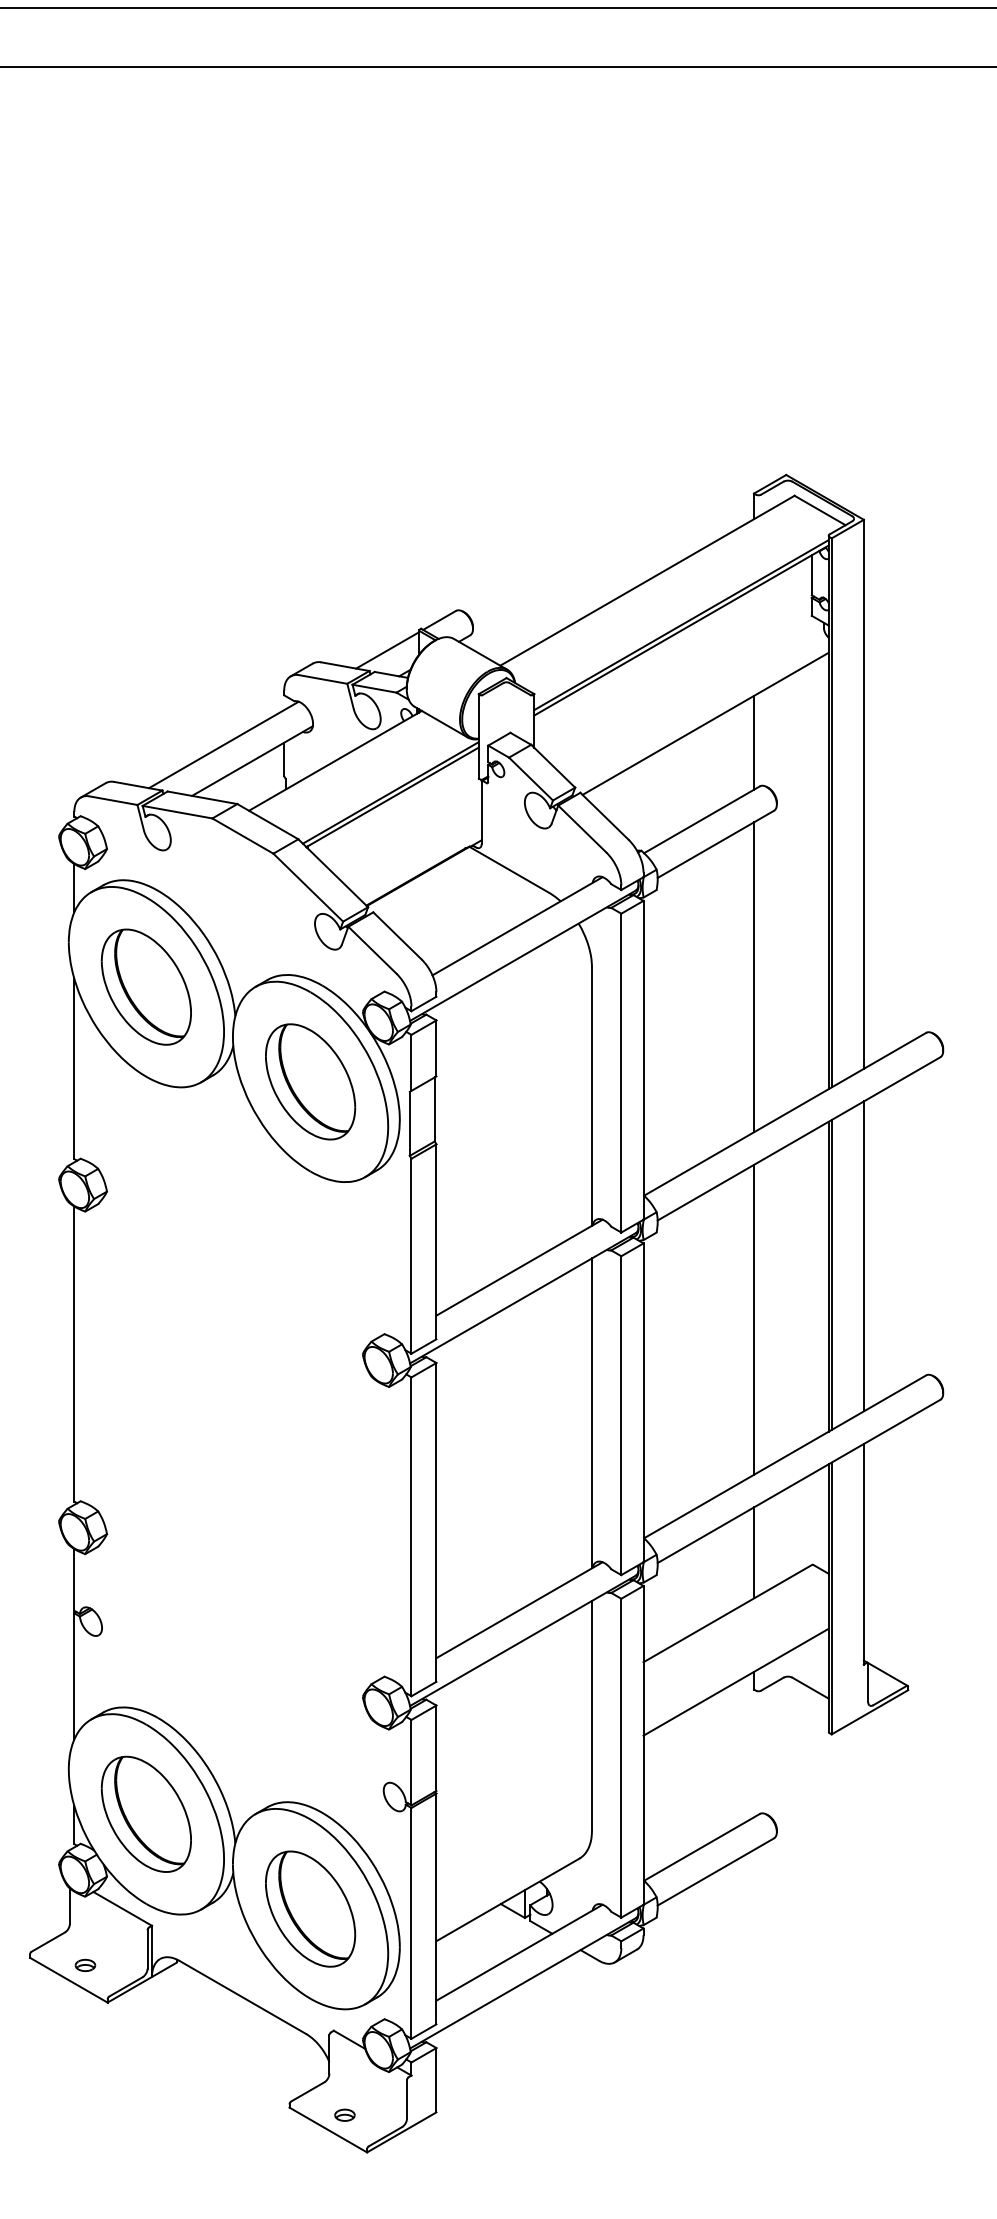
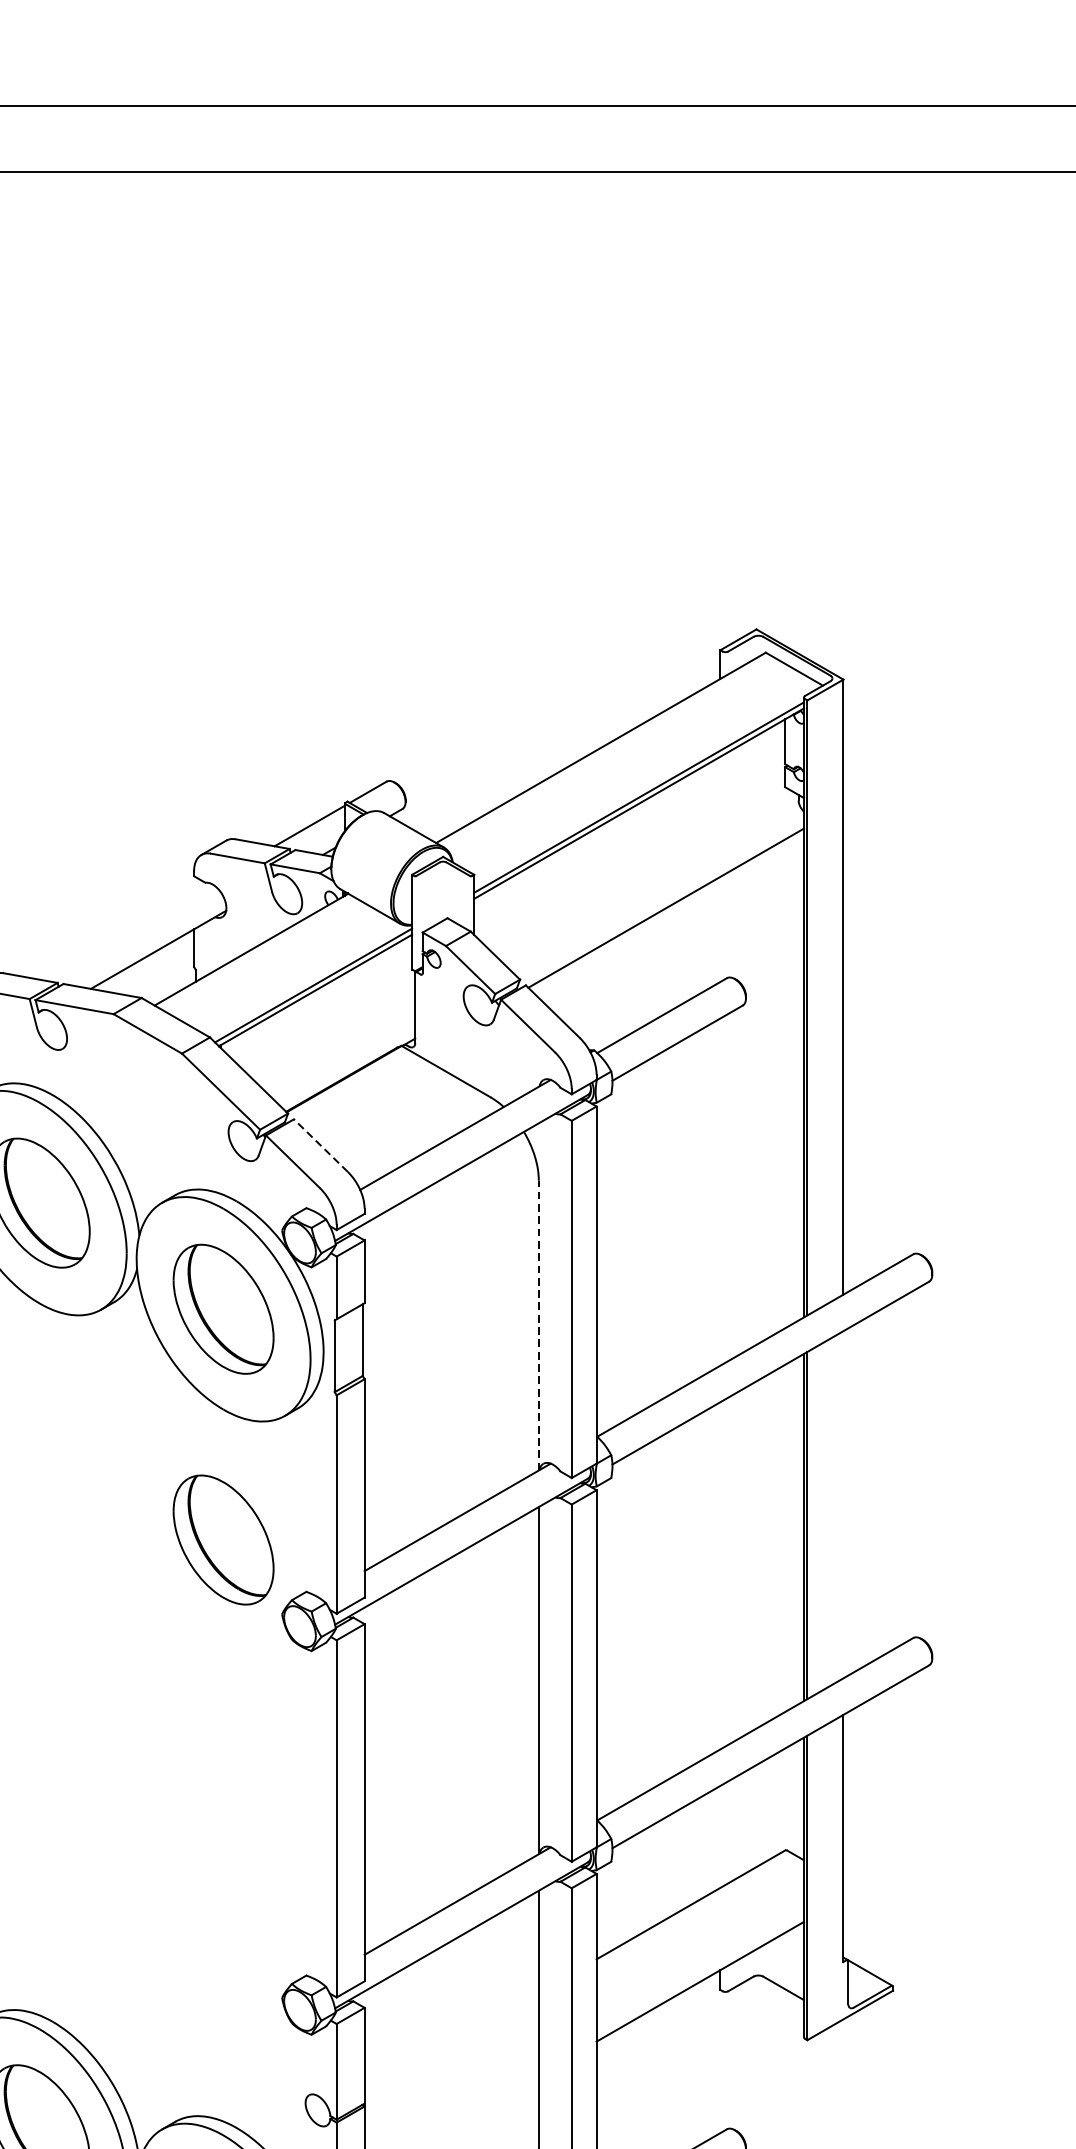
line: (754, 742) -> (720, 929), removed
line: (223, 744) -> (126, 931), removed
line: (397, 935) -> (321, 1145), solid -> dashed
line: (754, 977) -> (720, 1192), removed
line: (591, 1096) -> (538, 1325), solid -> dashed
line: (863, 1256) -> (843, 1504), removed
part: (310, 1287) -> (223, 1539), added
line: (754, 1319) -> (720, 1575), removed
line: (754, 1552) -> (720, 1836), removed

